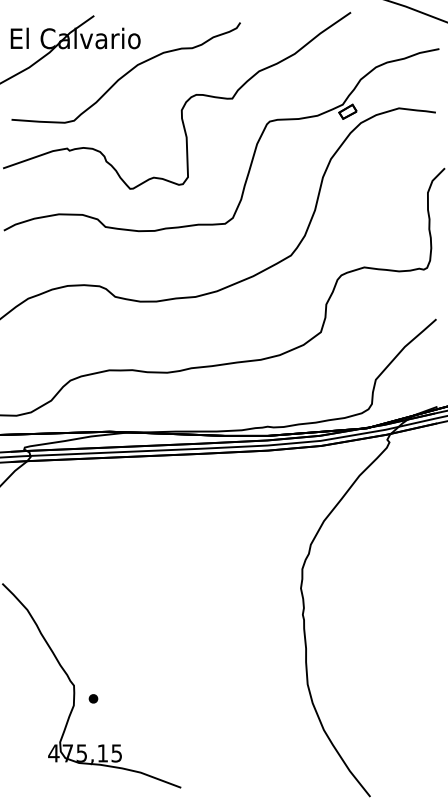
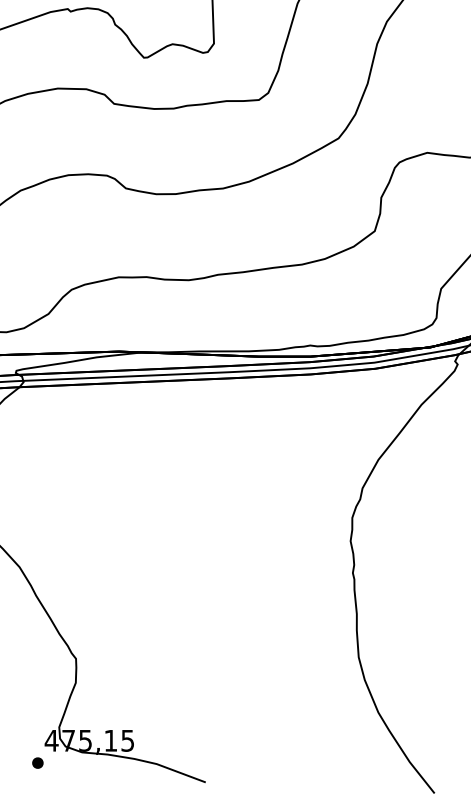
part: (93, 698) -> (37, 762), moved

